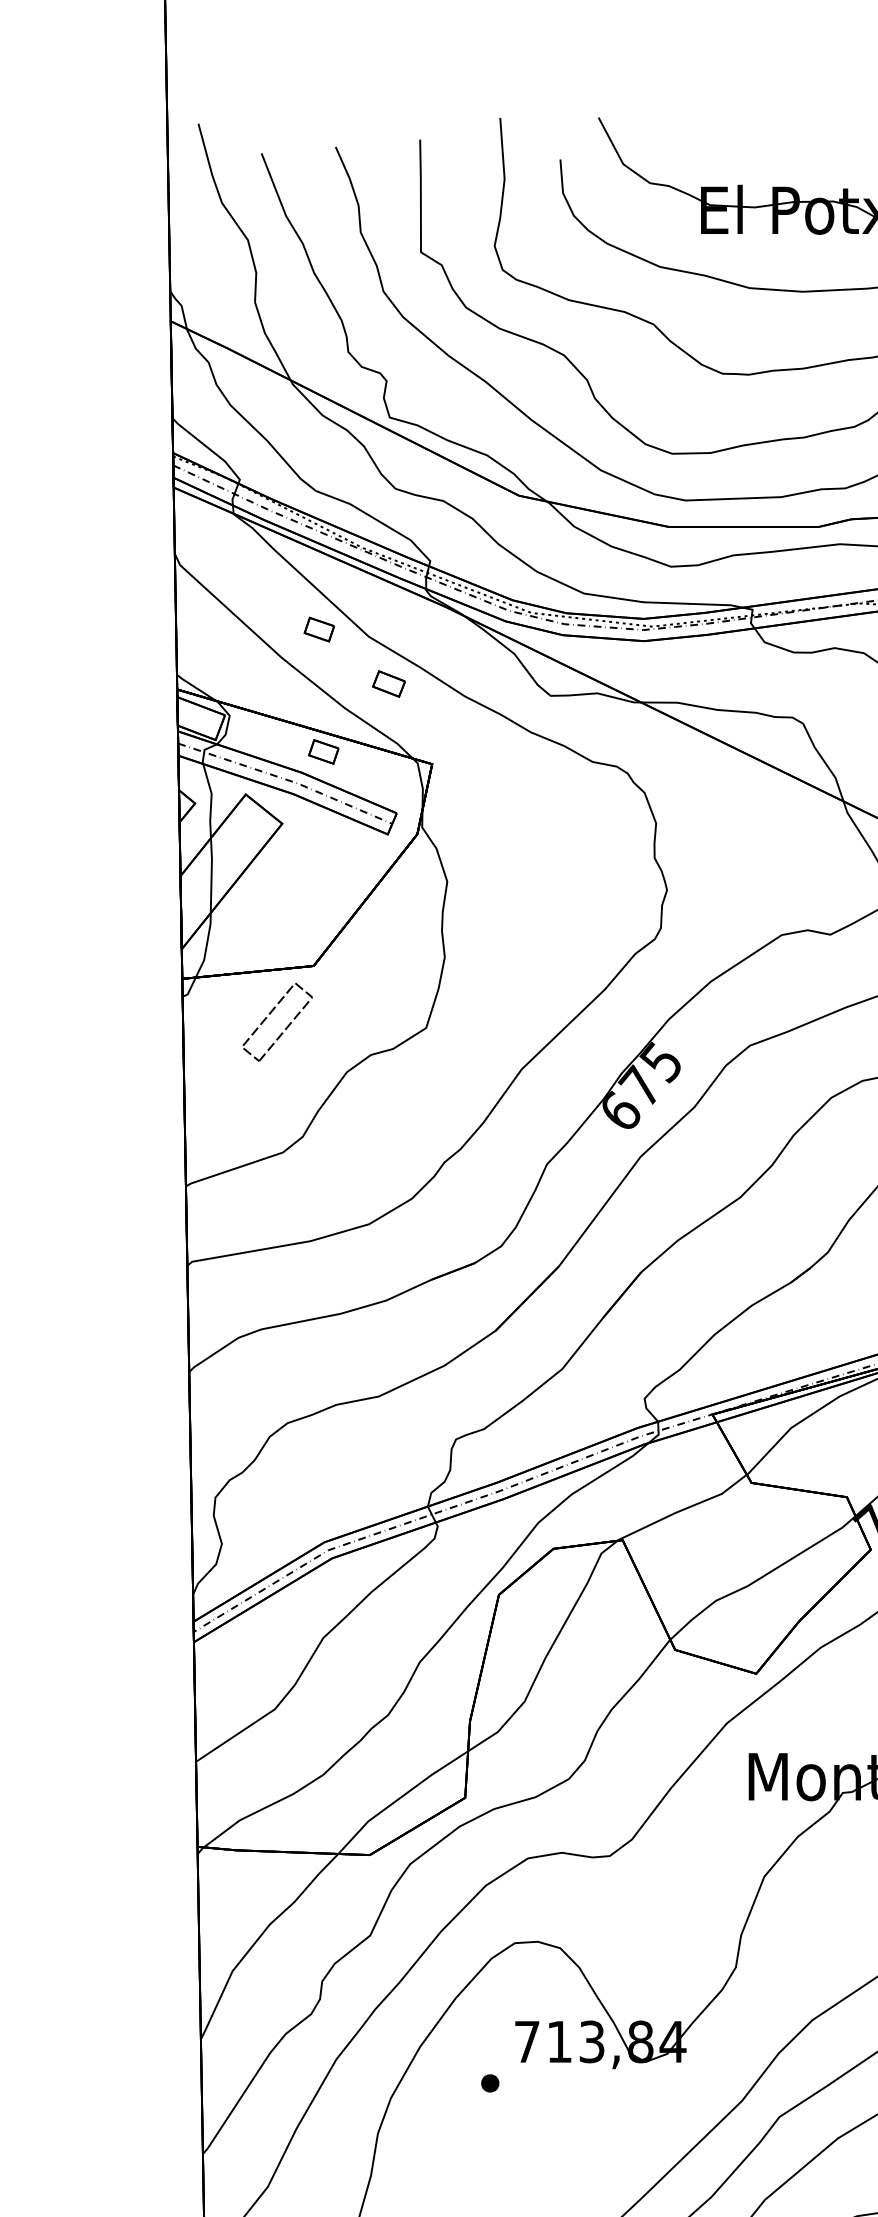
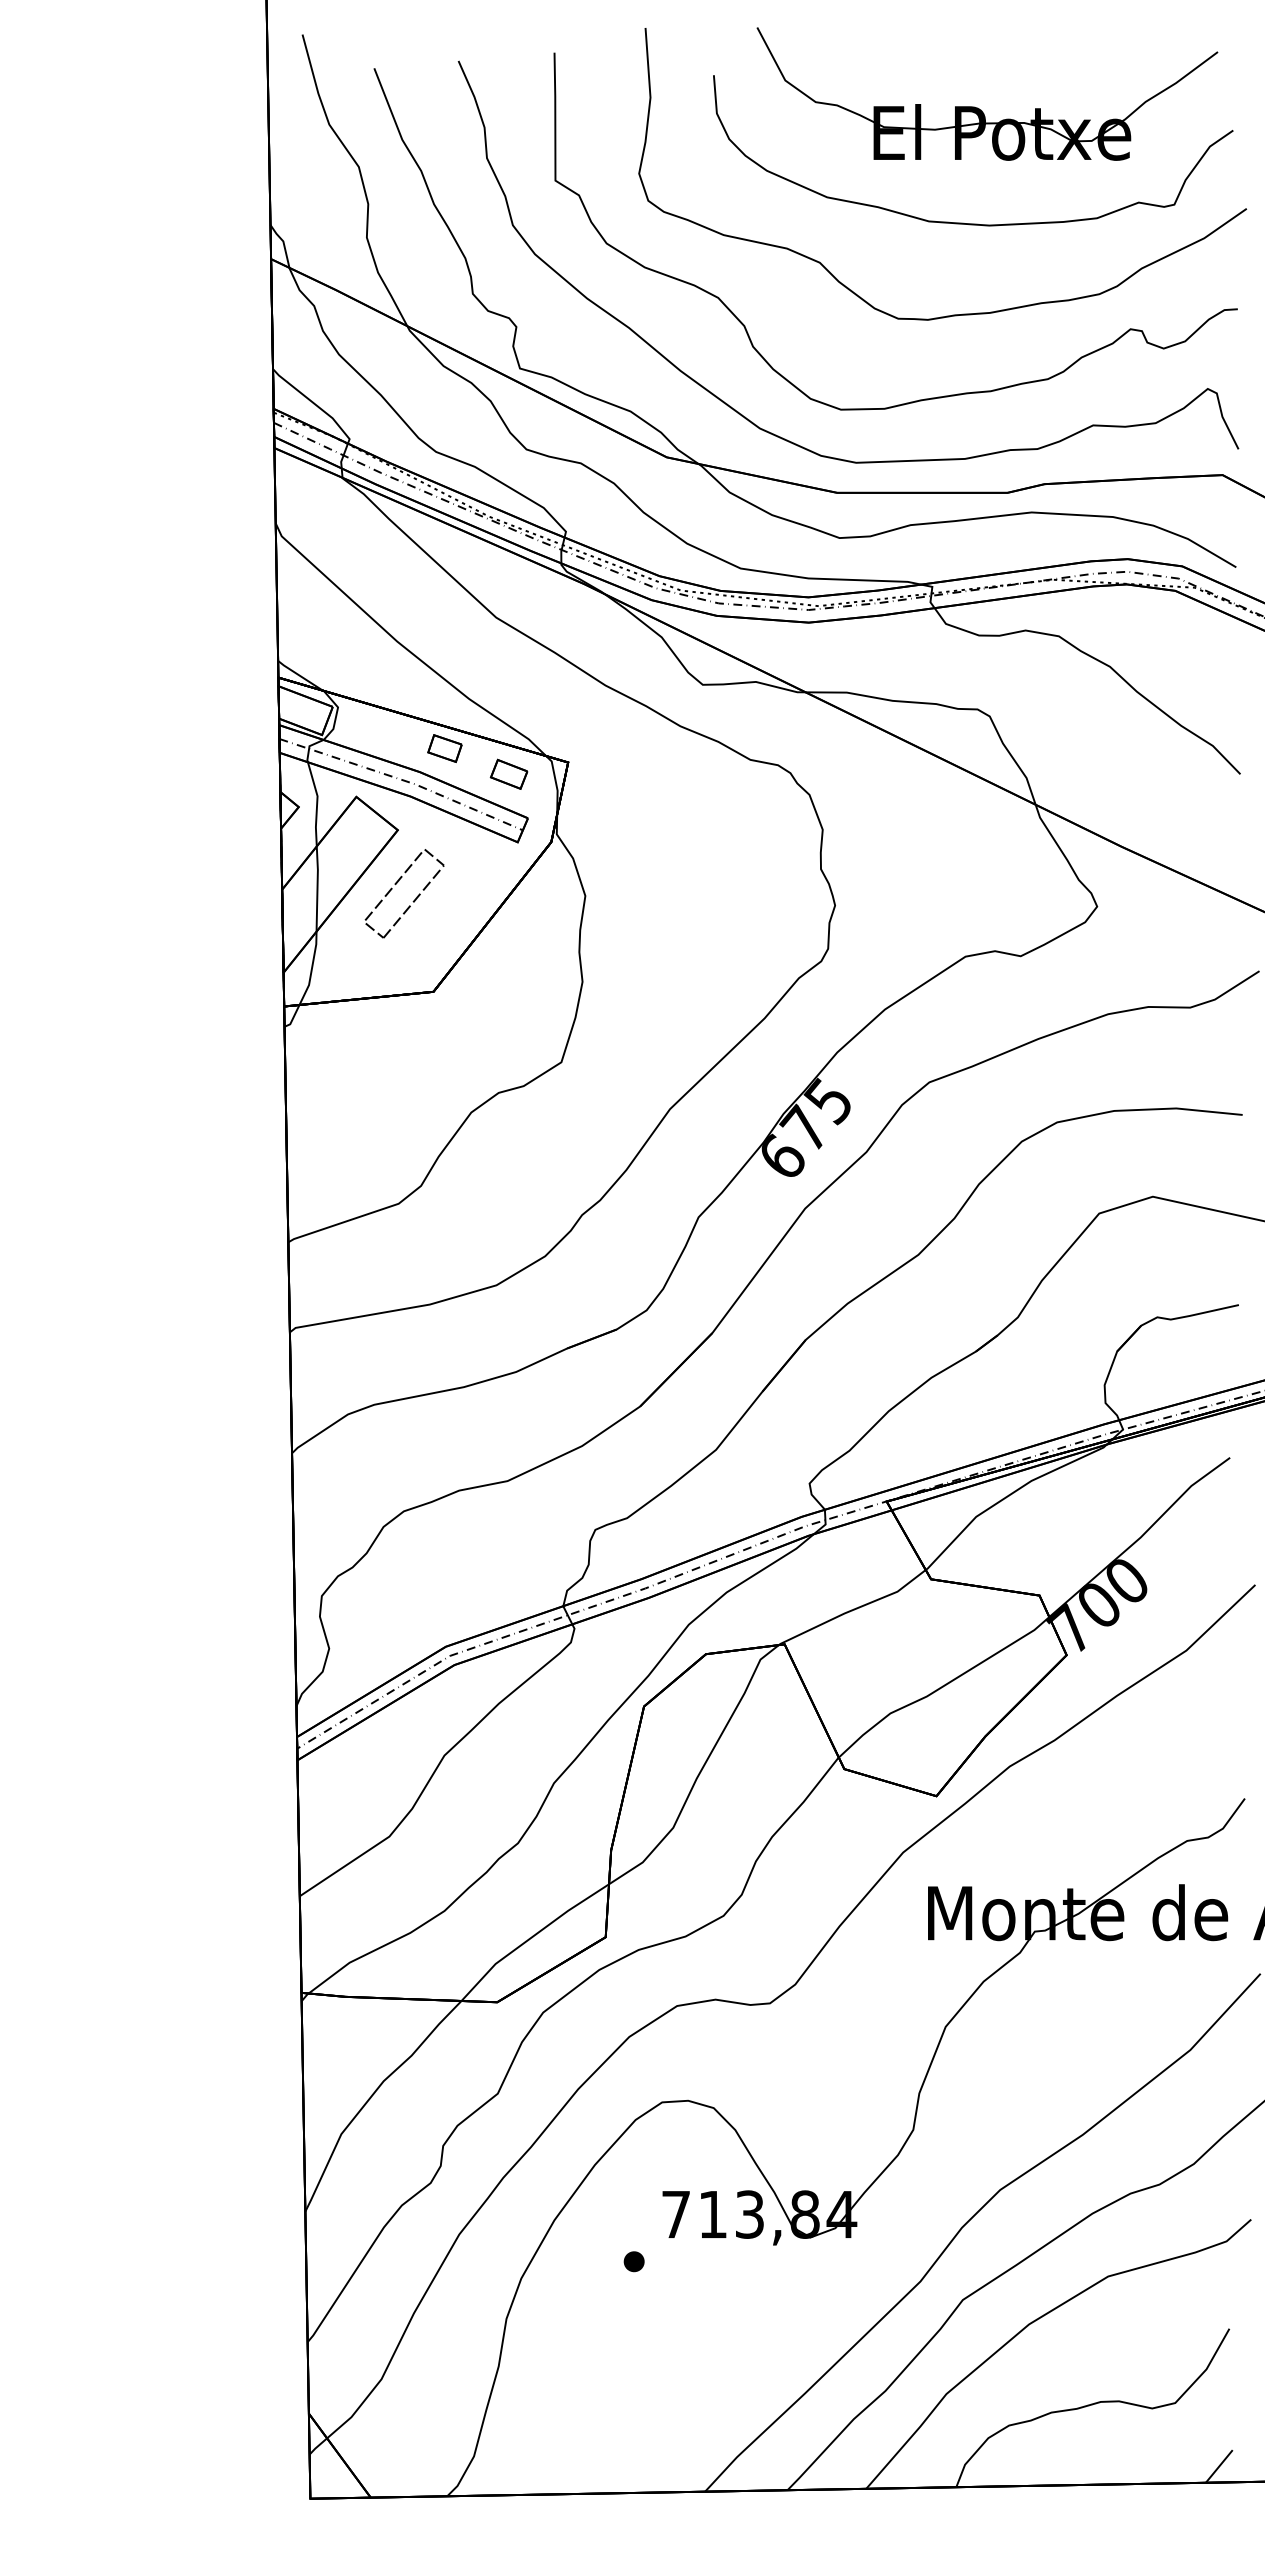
part: (318, 629) -> (439, 609), removed
part: (388, 683) -> (508, 773), moved
part: (284, 1029) -> (412, 901), moved

